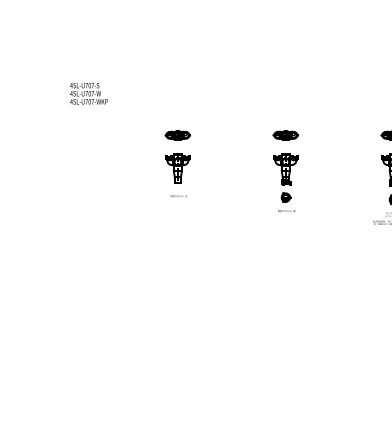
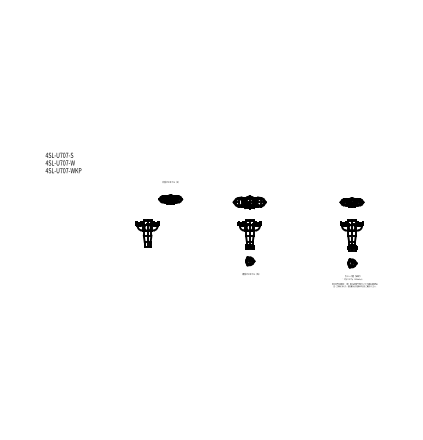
part: (177, 135) -> (170, 199), moved
part: (285, 135) -> (249, 202), size x1.4
text: (178, 195) -> (170, 181), moved

